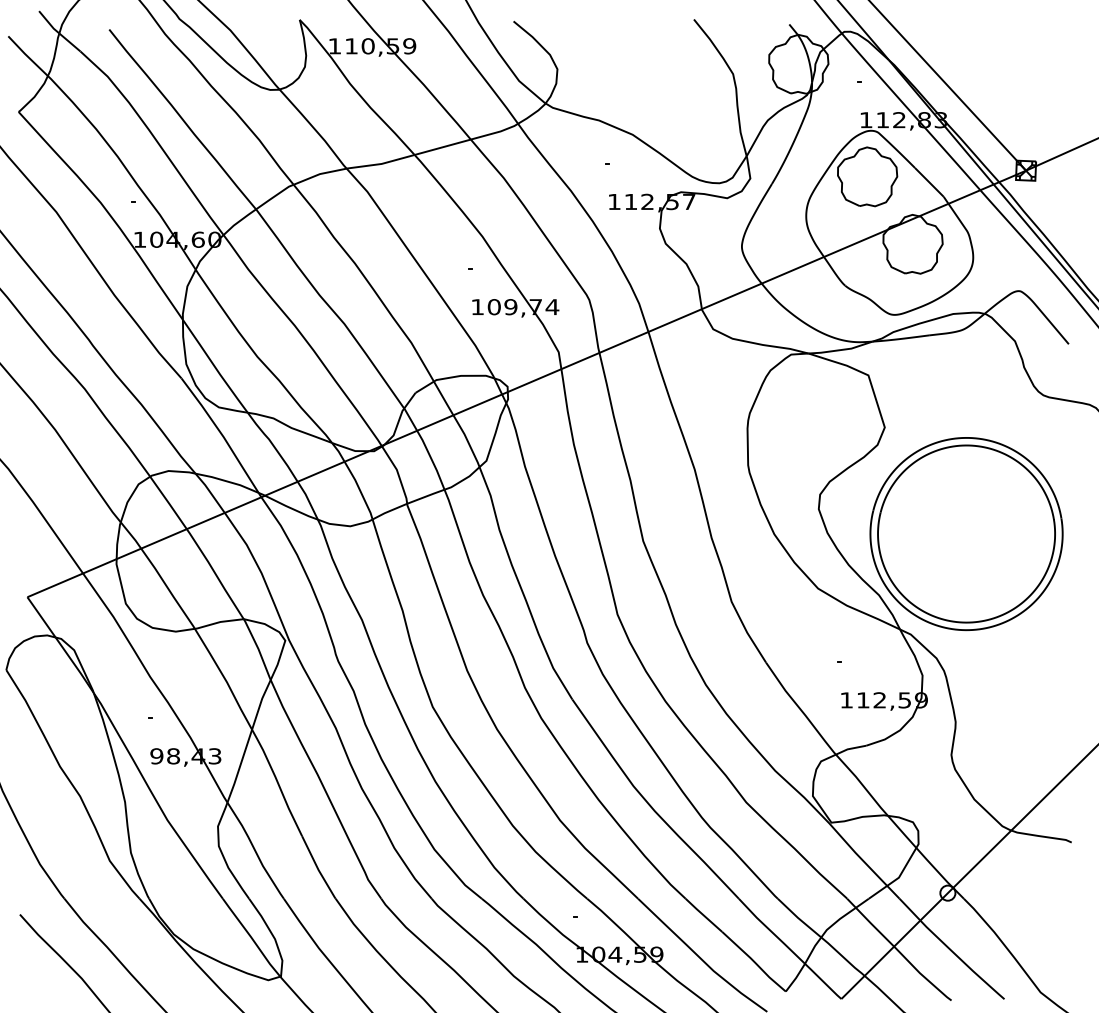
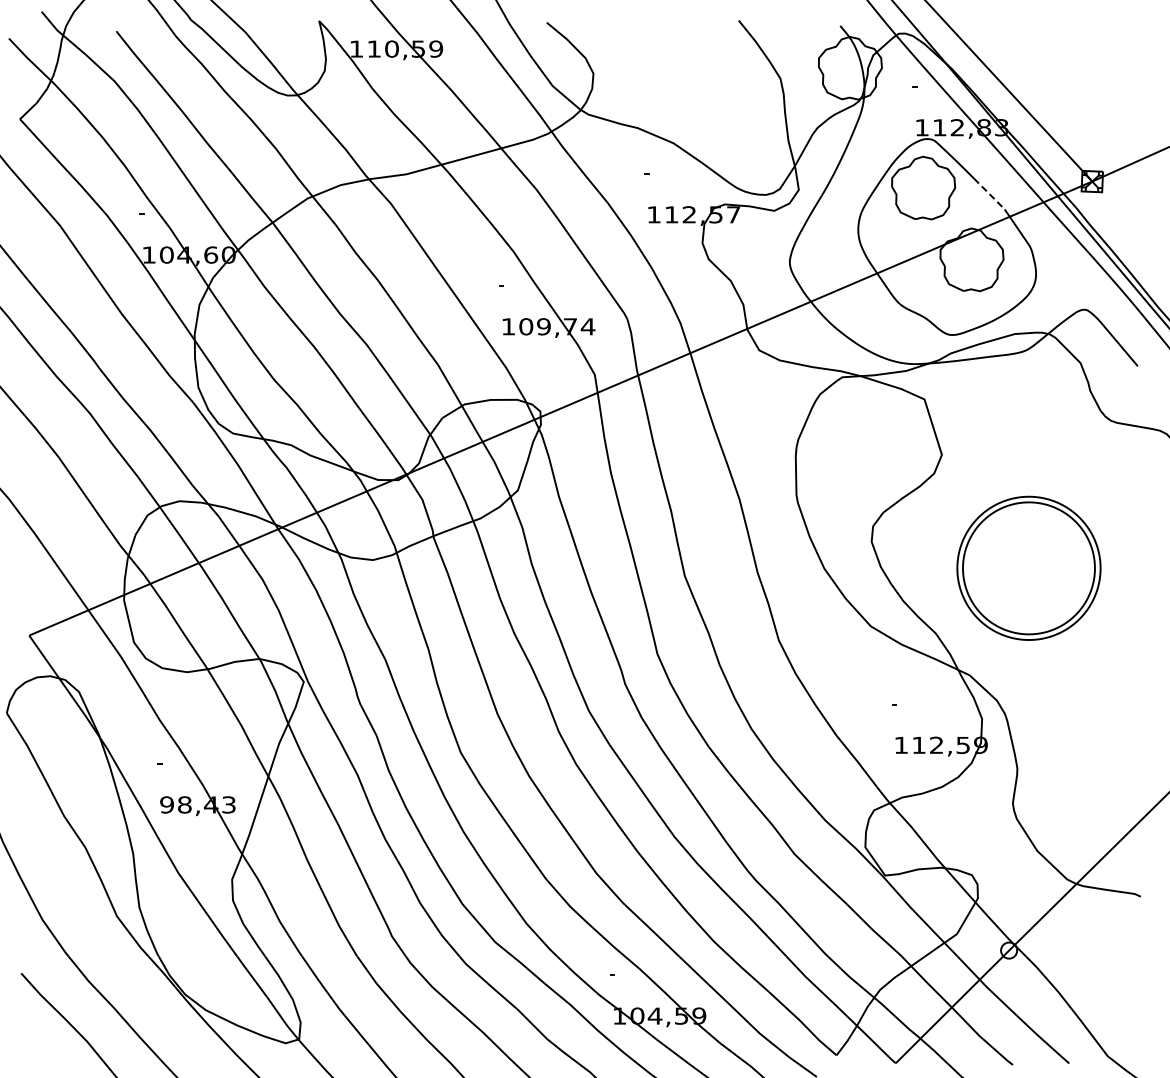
line: (929, 181) -> (989, 193), solid -> dashed
part: (966, 534) -> (1028, 568), size x0.7

